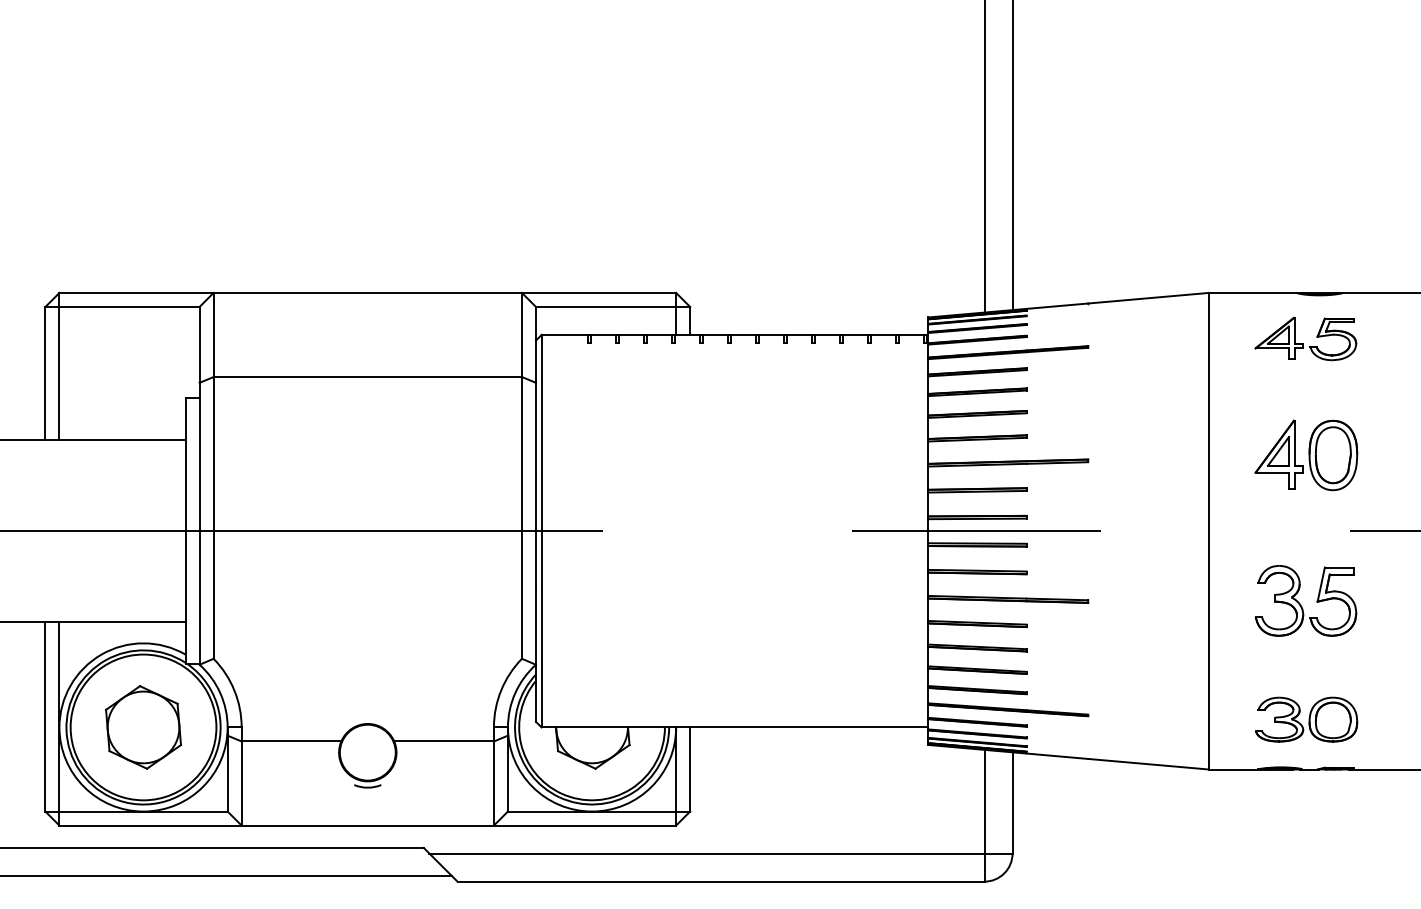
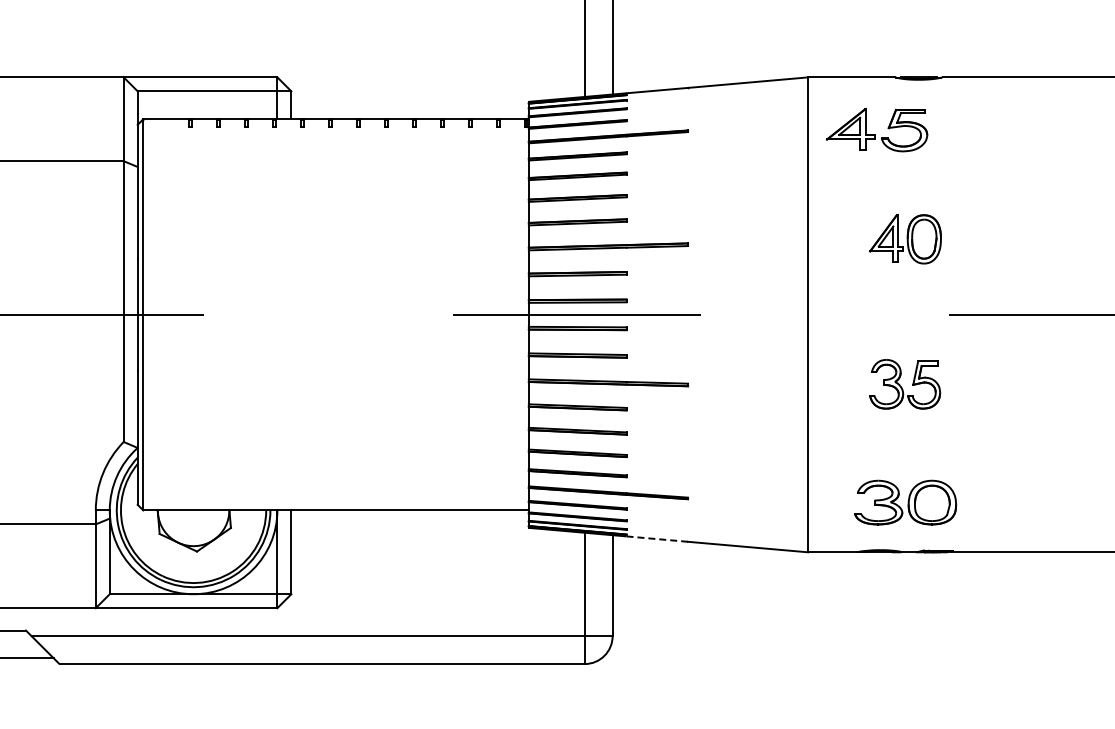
part: (1305, 338) -> (876, 129), moved
part: (1306, 455) -> (905, 239), size x0.7
part: (1305, 600) -> (904, 383), size x0.7
line: (1057, 756) -> (657, 539), solid -> dashed

